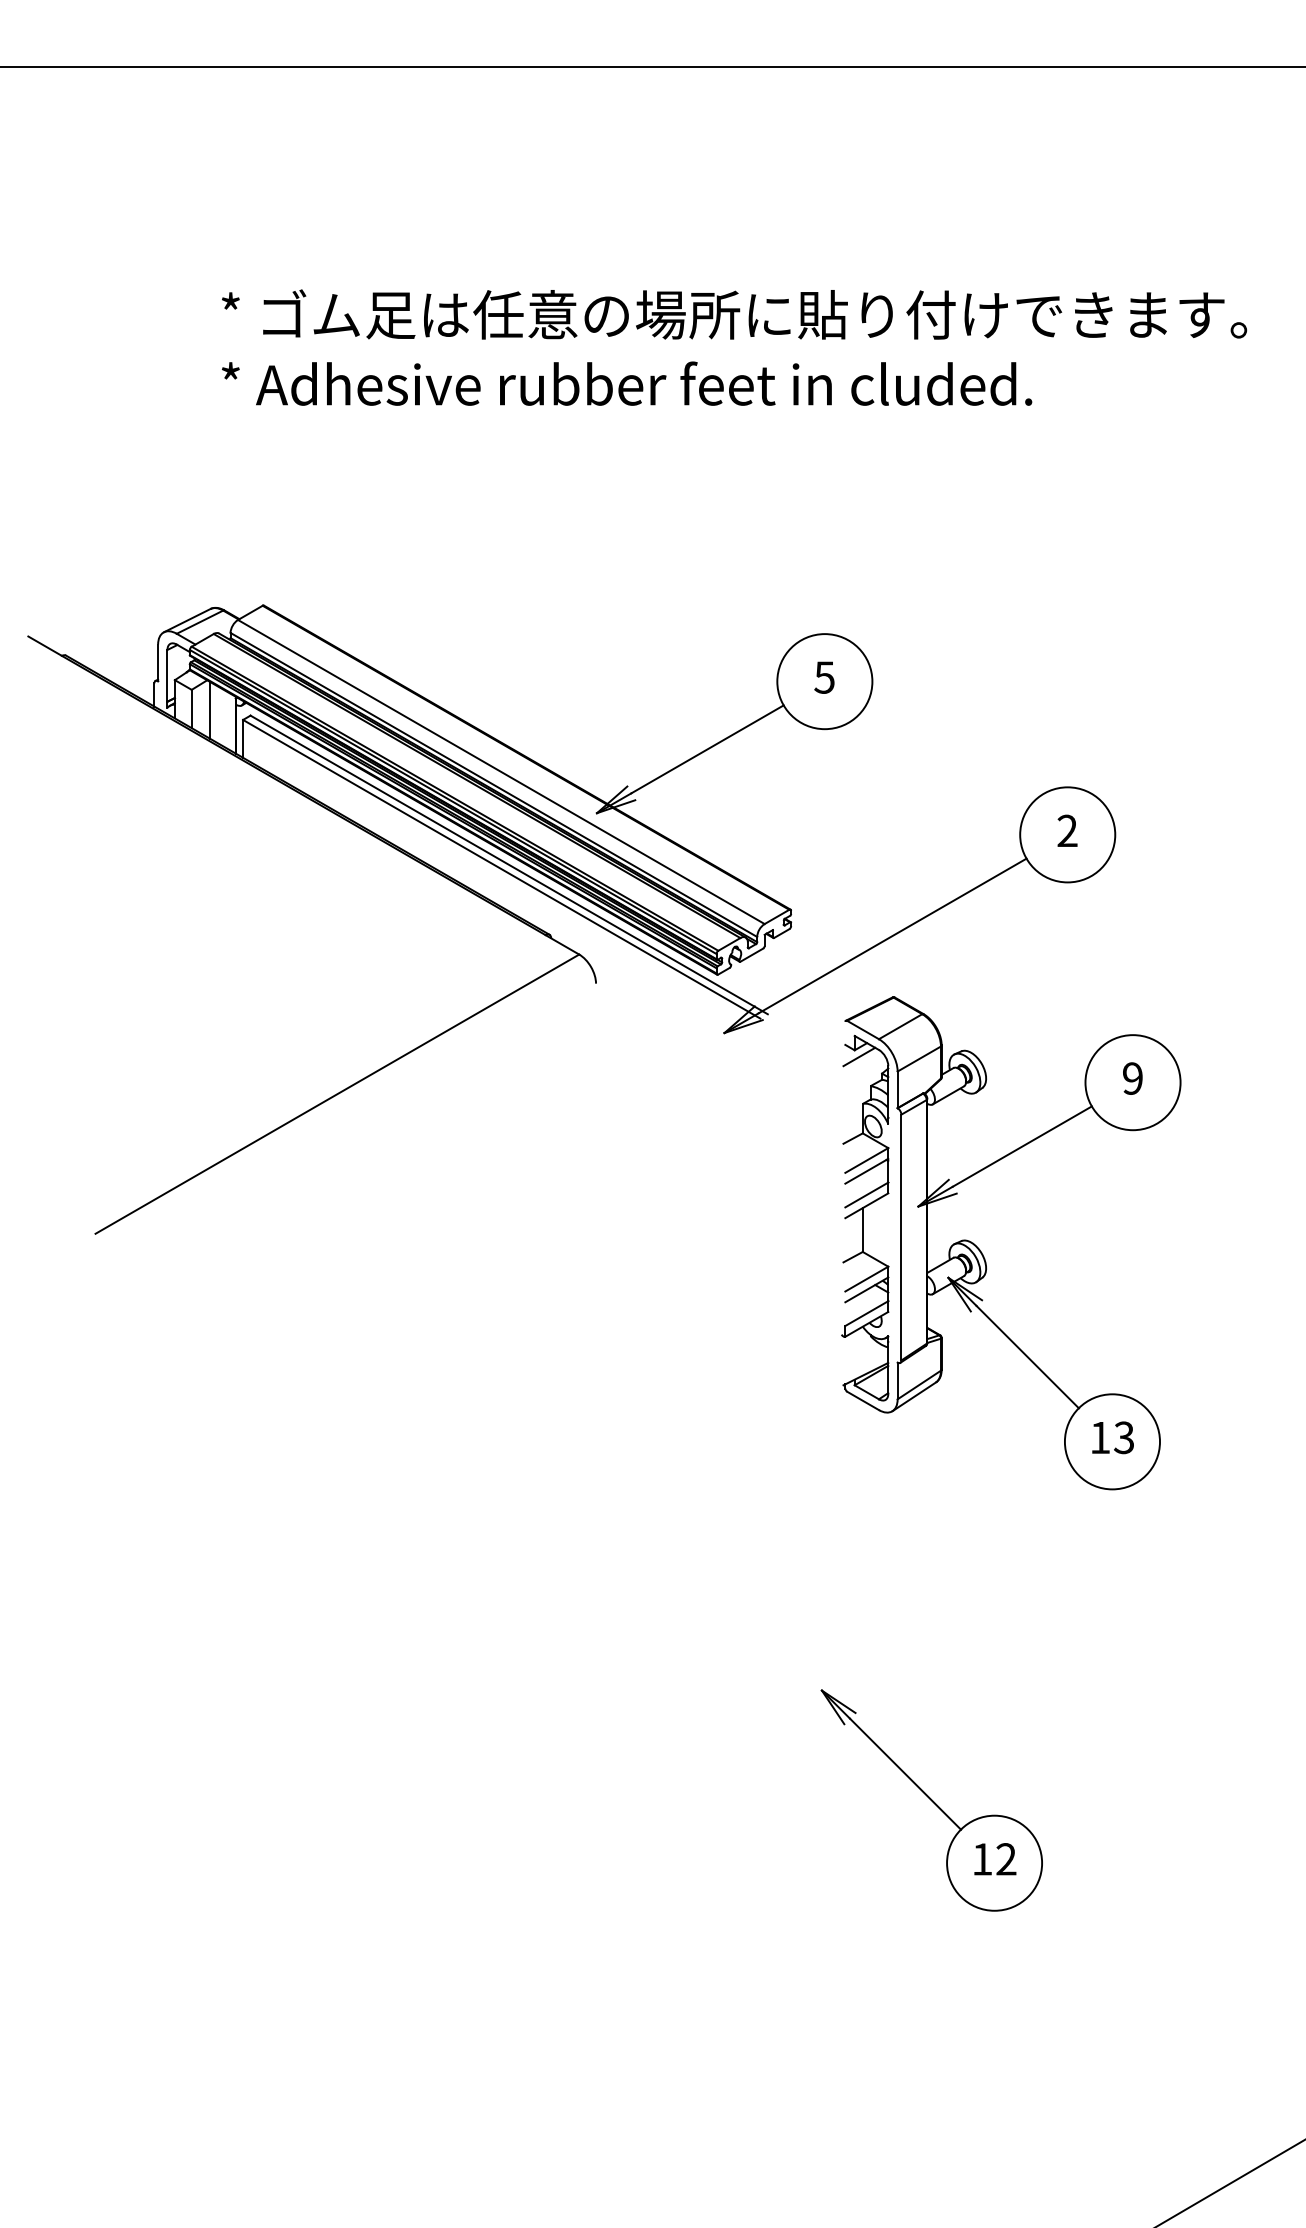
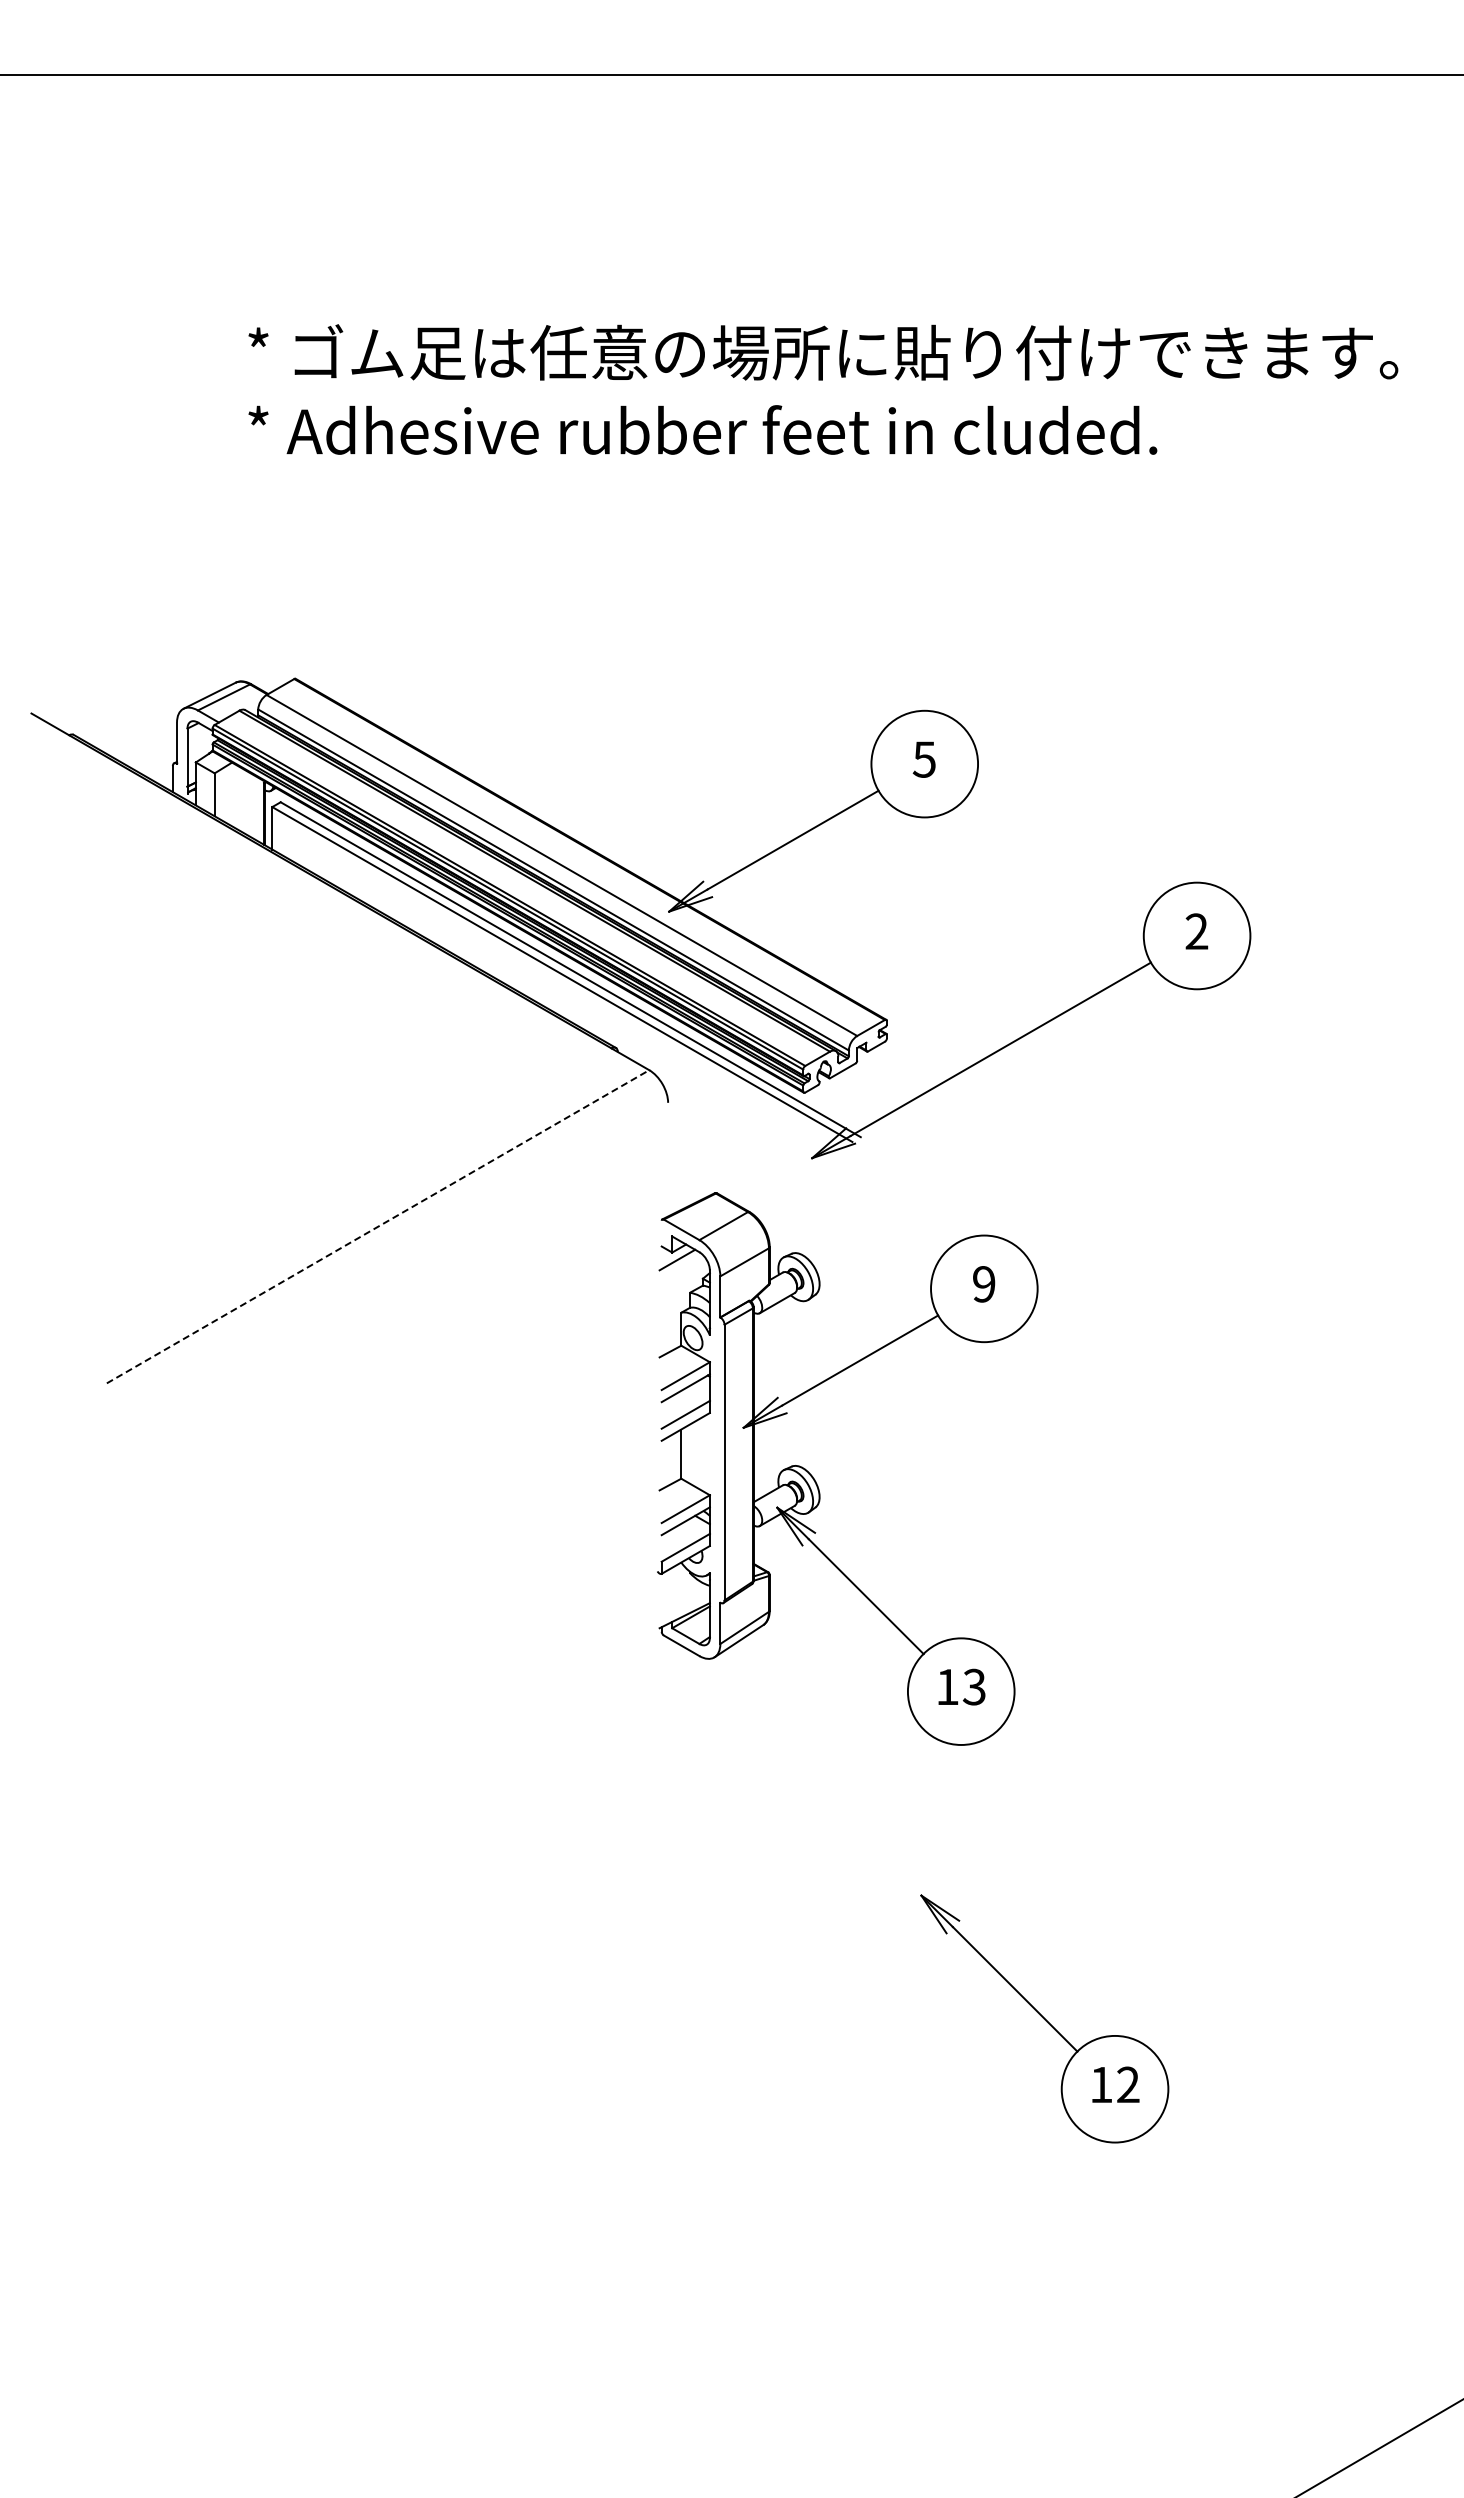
line: (210, 710) -> (235, 796), removed
line: (337, 1093) -> (378, 1226), solid -> dashed
part: (984, 1256) -> (817, 1483), moved

